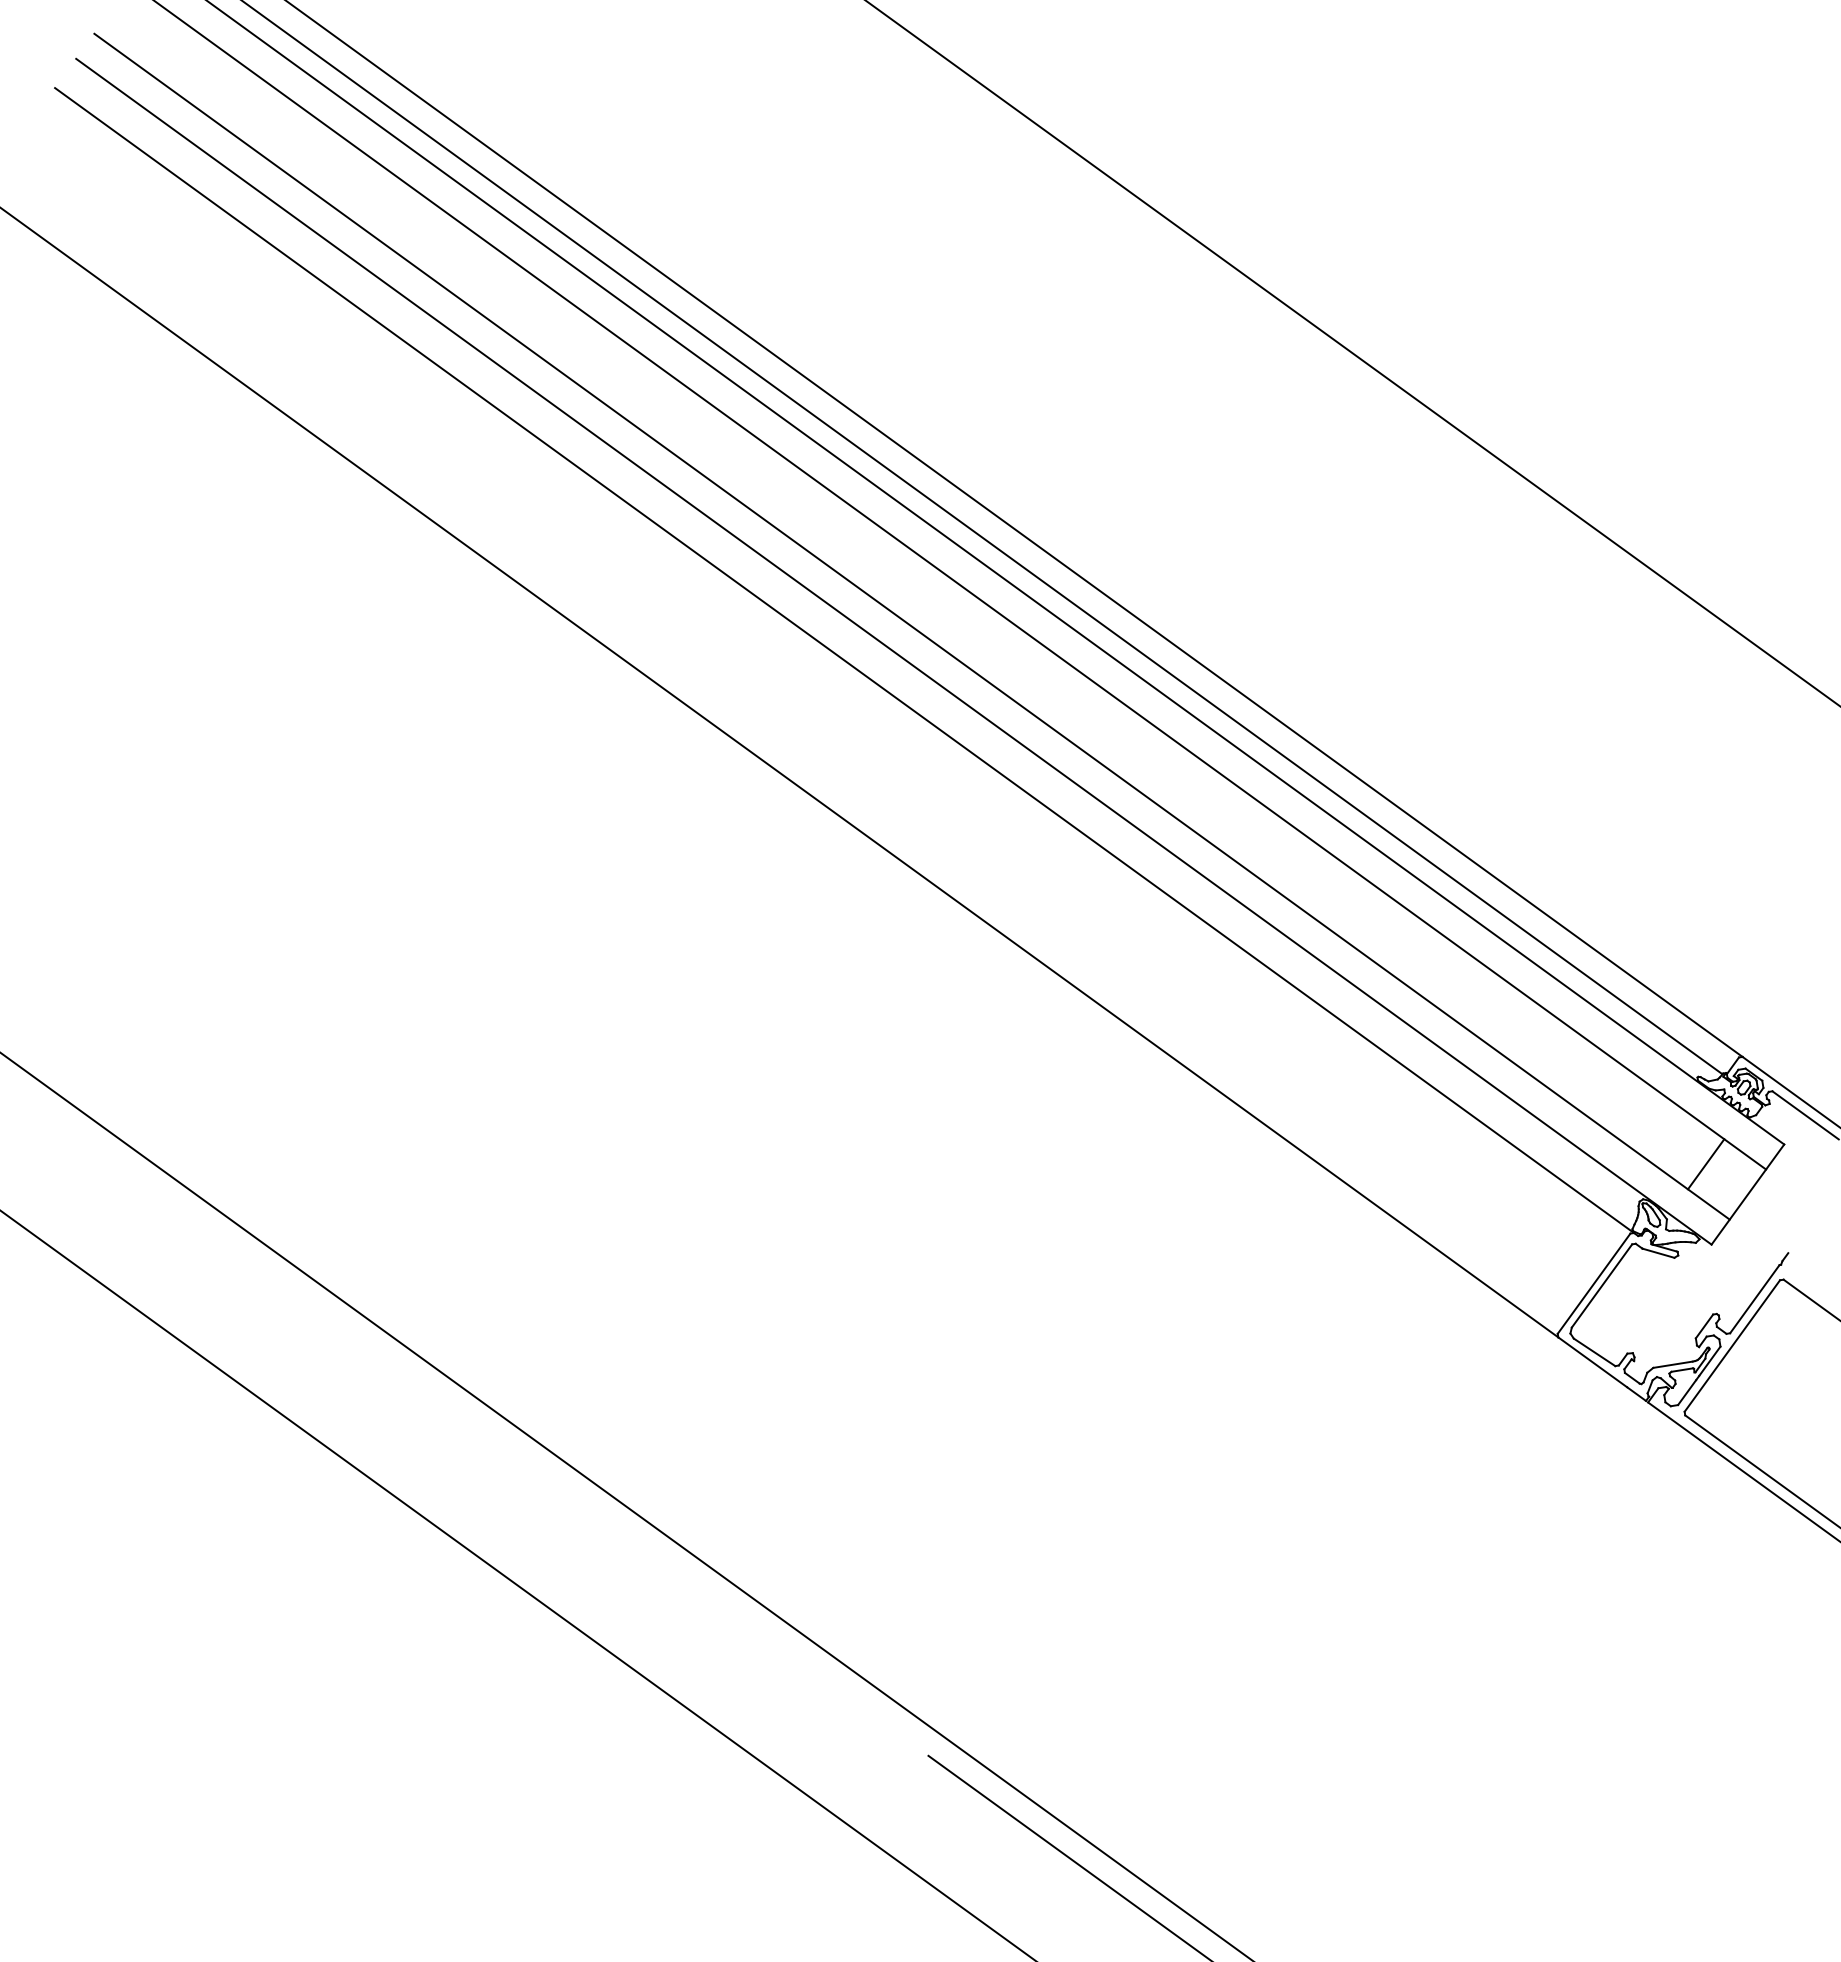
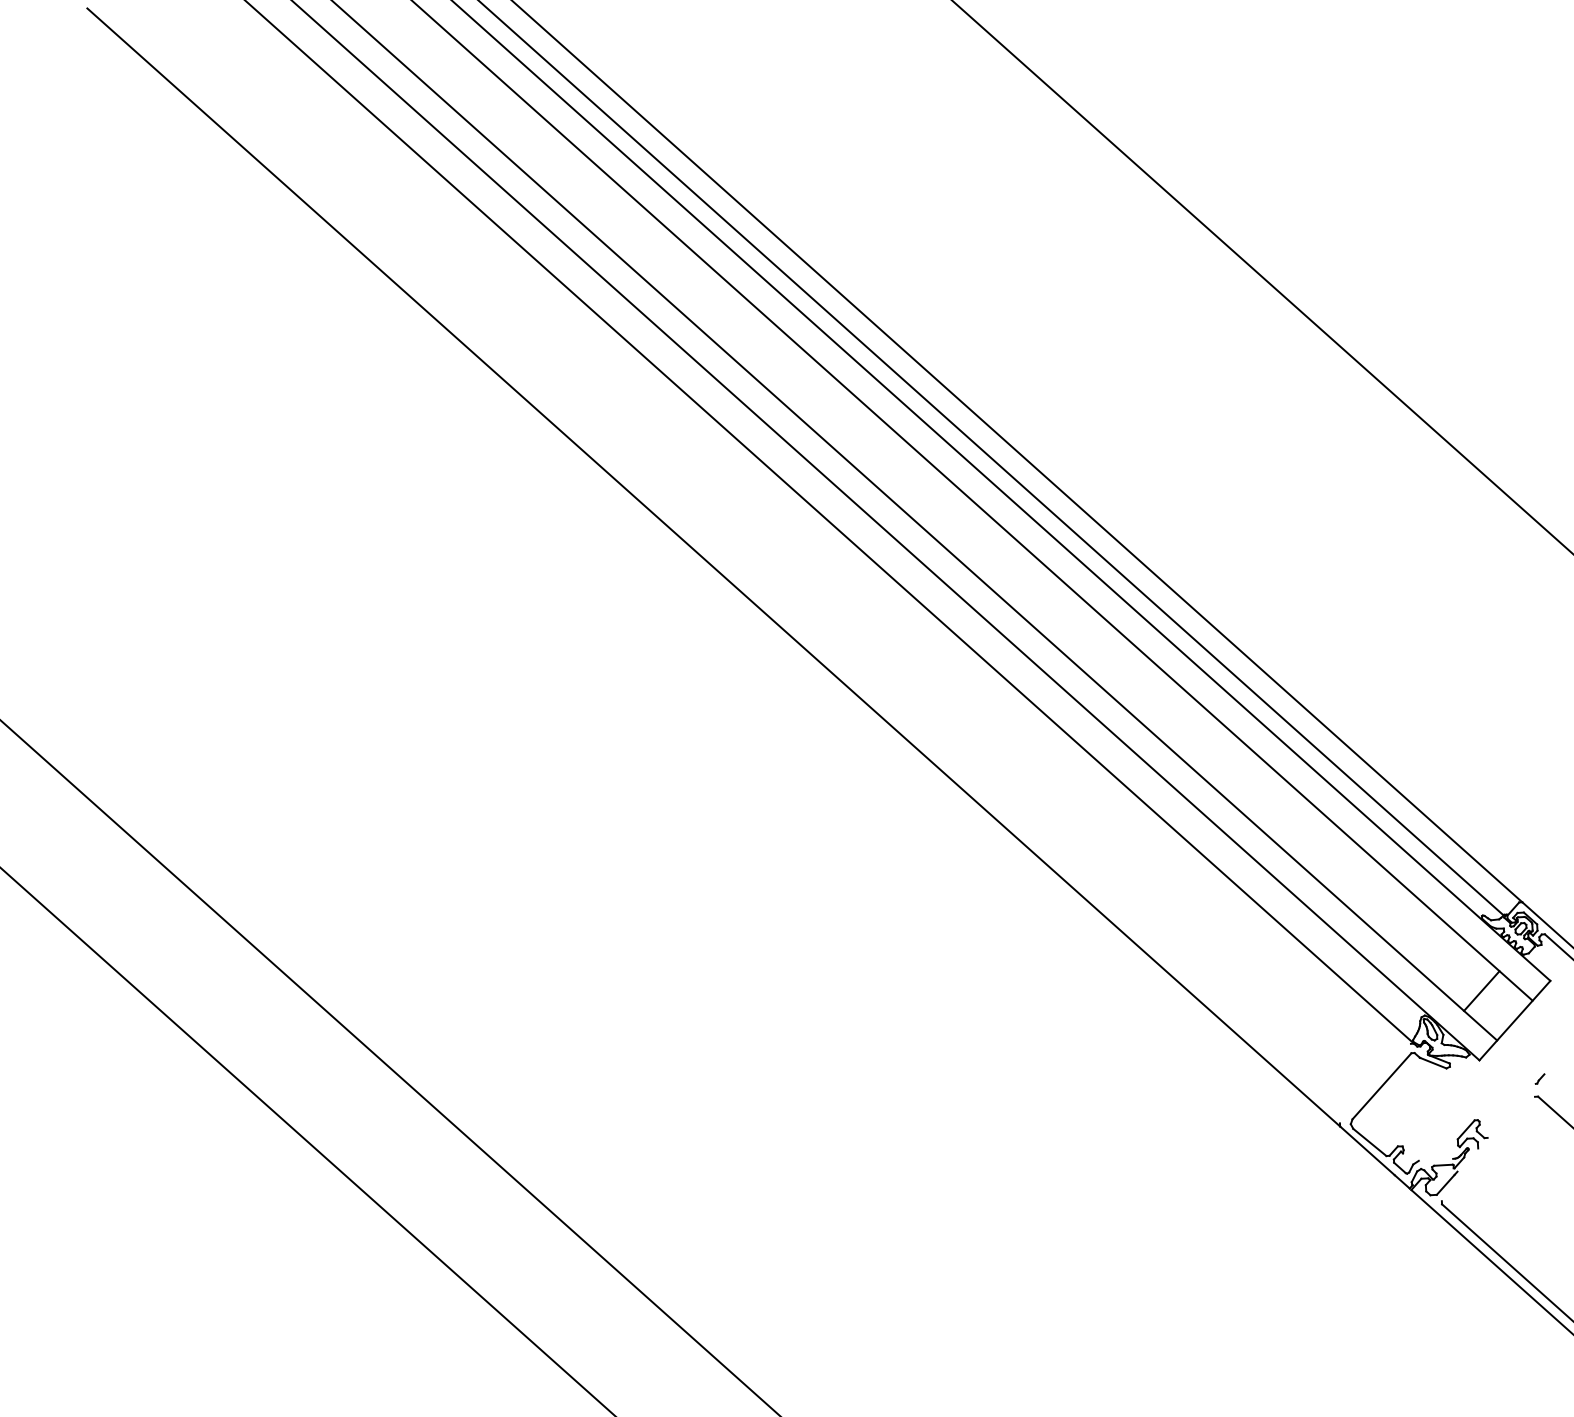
line: (1593, 1283) -> (1374, 1083), removed
line: (1754, 1299) -> (1511, 1111), removed
line: (1732, 1345) -> (1488, 1148), removed
line: (1709, 1360) -> (1467, 1159), removed
line: (1672, 1364) -> (1435, 1159), removed

